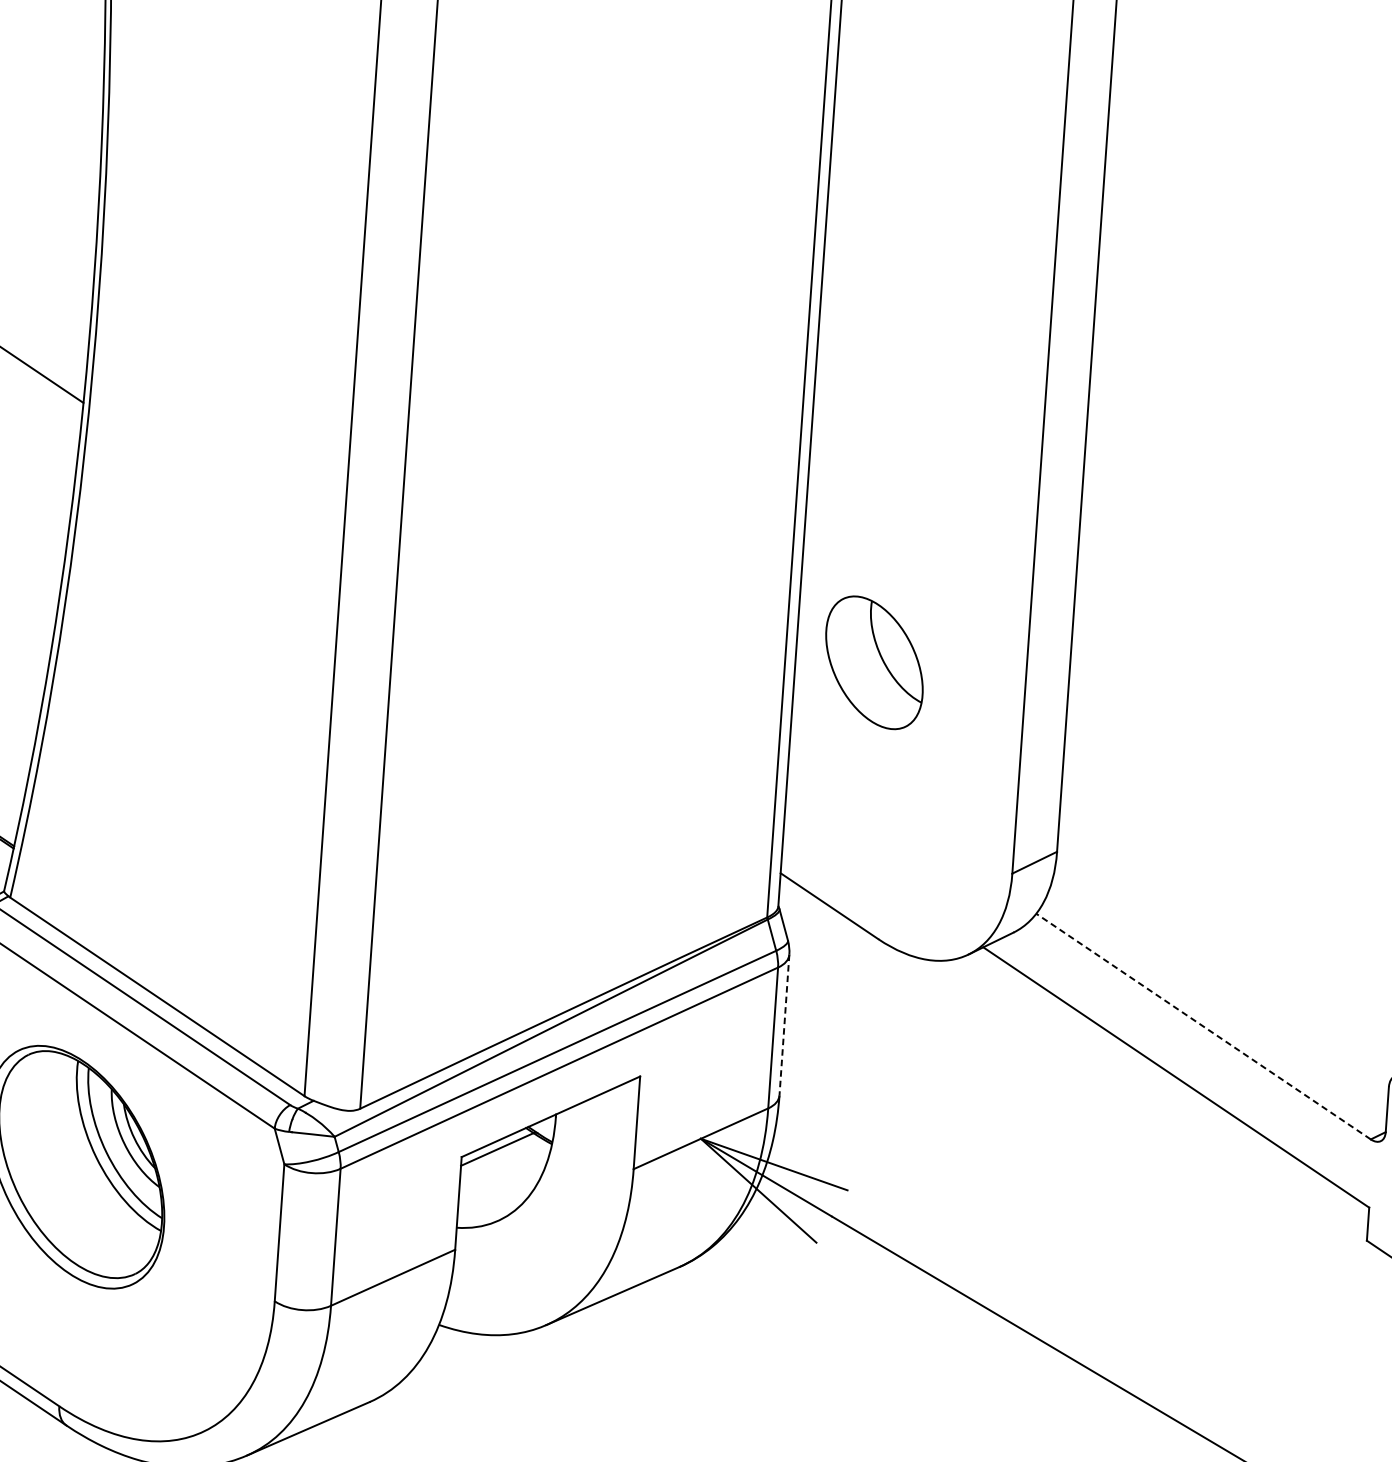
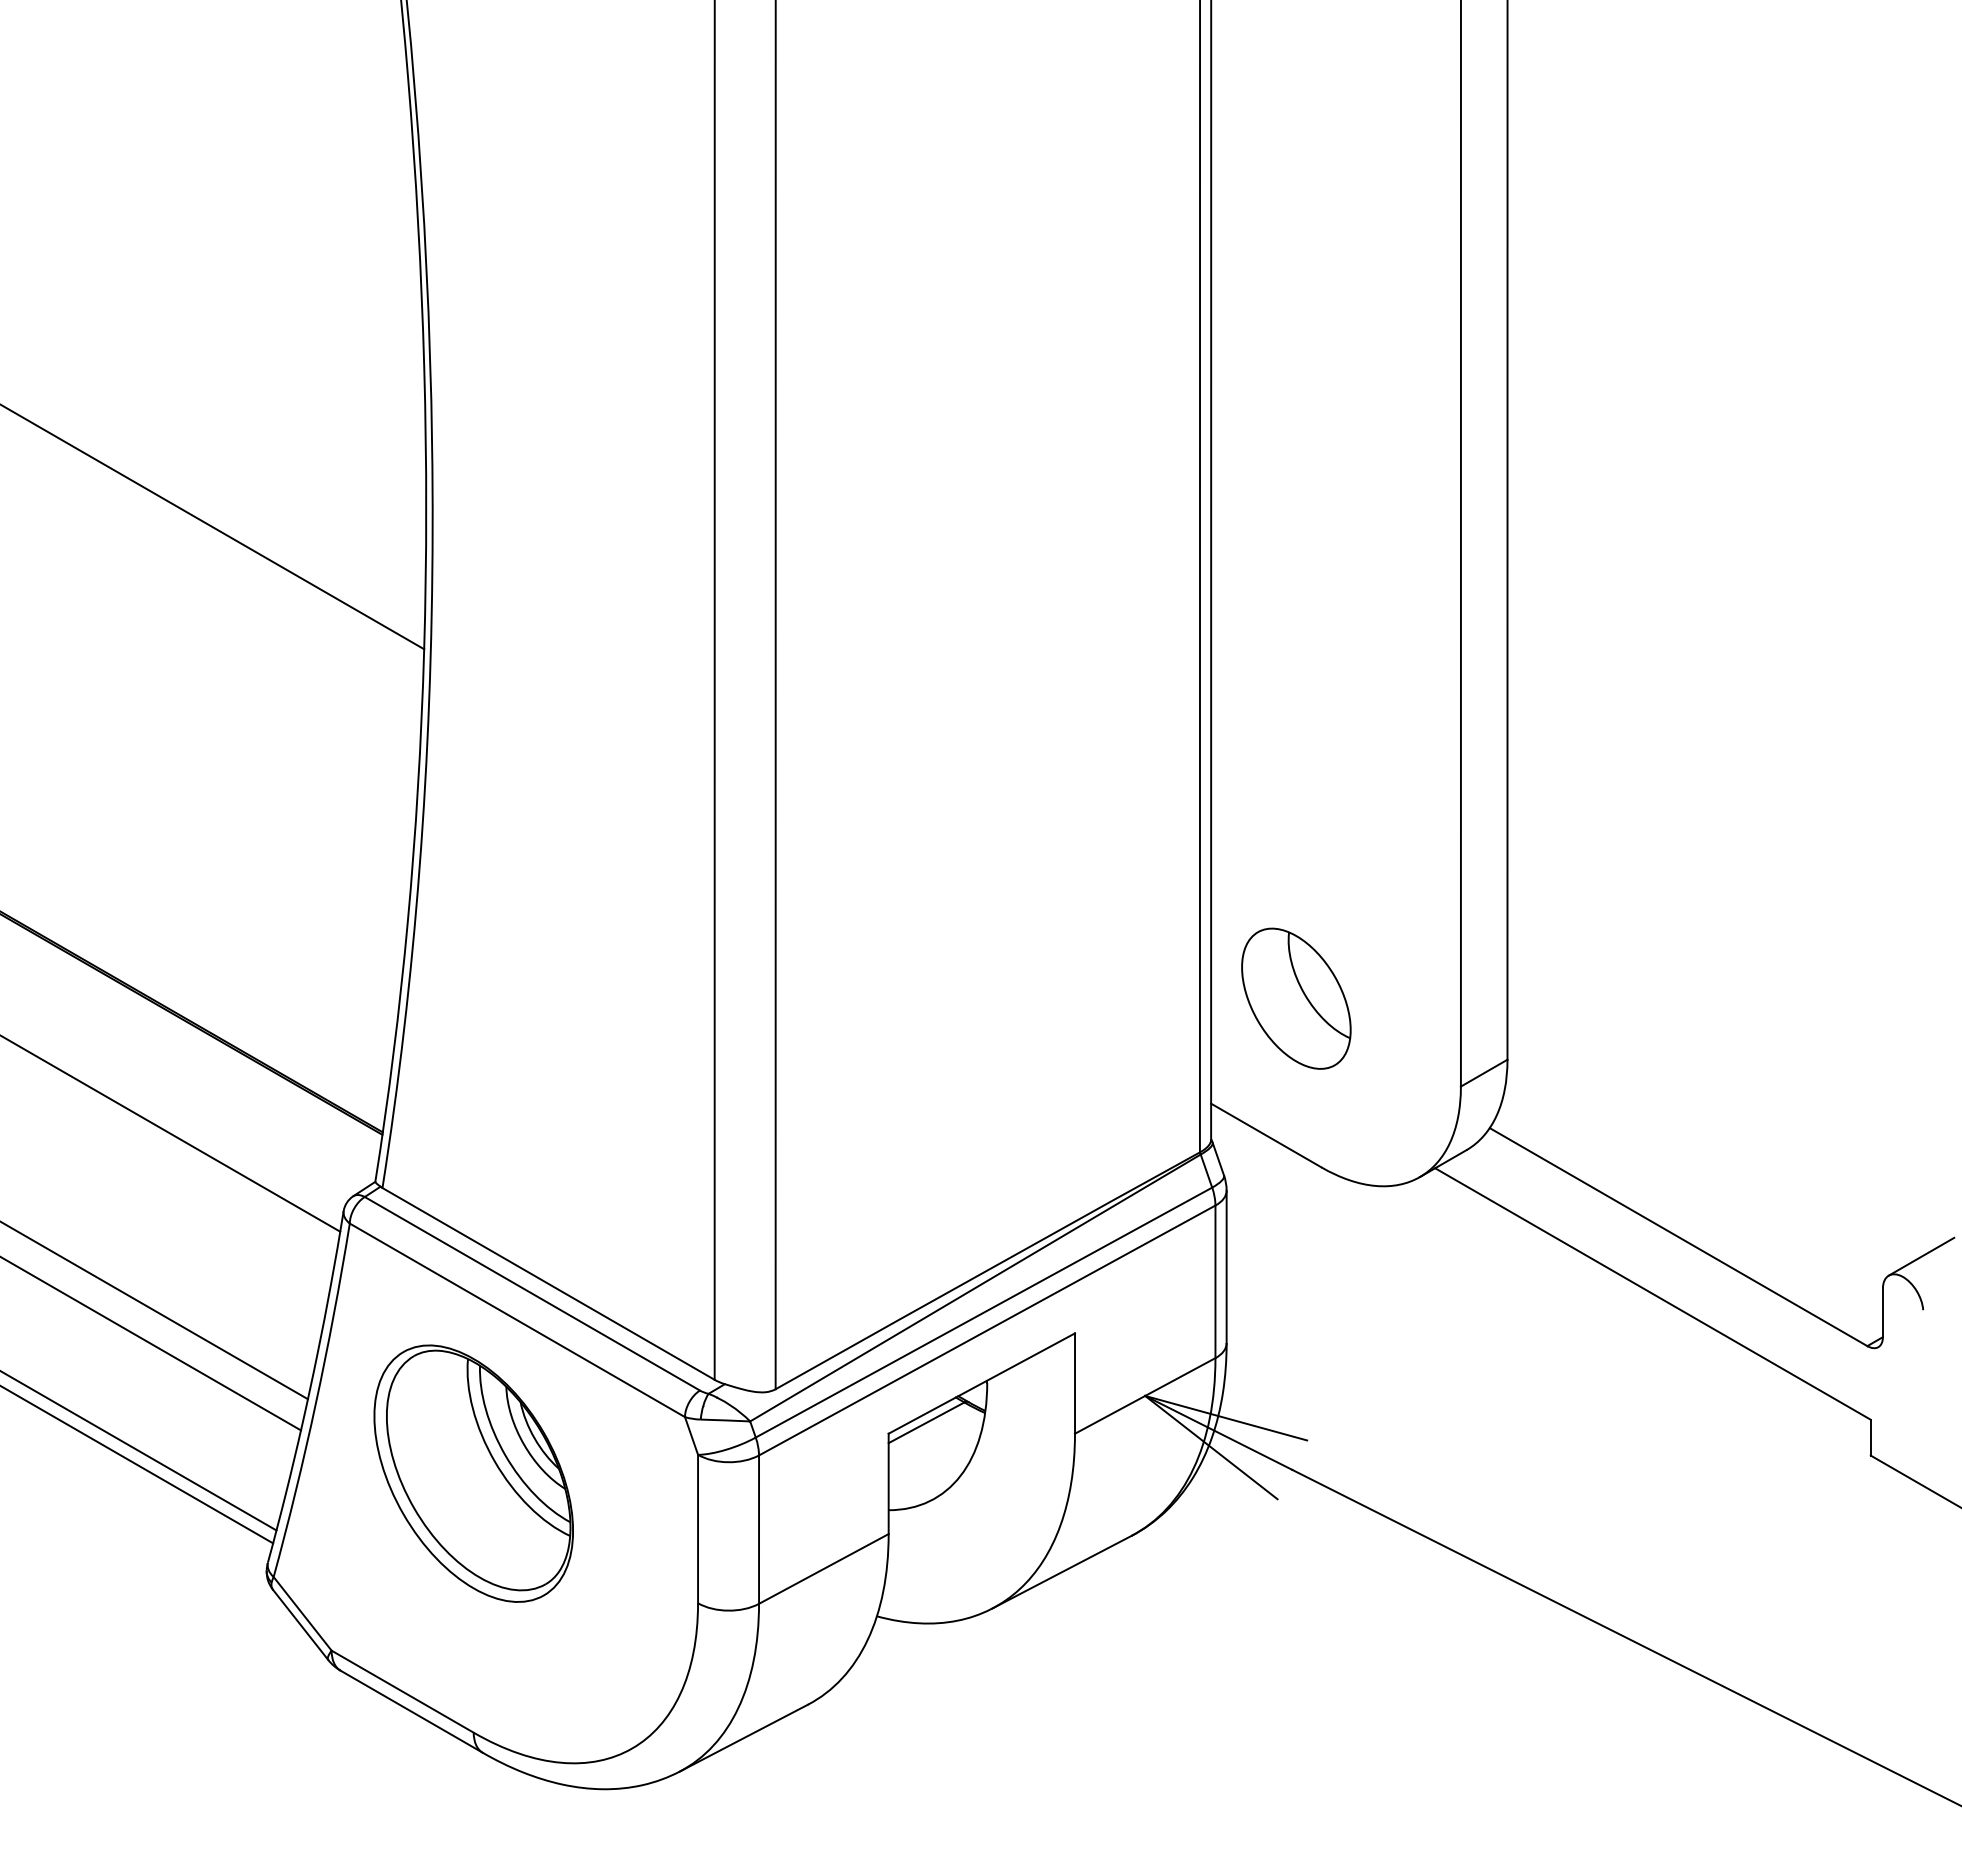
part: (874, 662) -> (1296, 998), moved
line: (784, 1025) -> (1226, 1267), dashed -> solid
line: (1203, 1026) -> (1678, 1236), dashed -> solid

